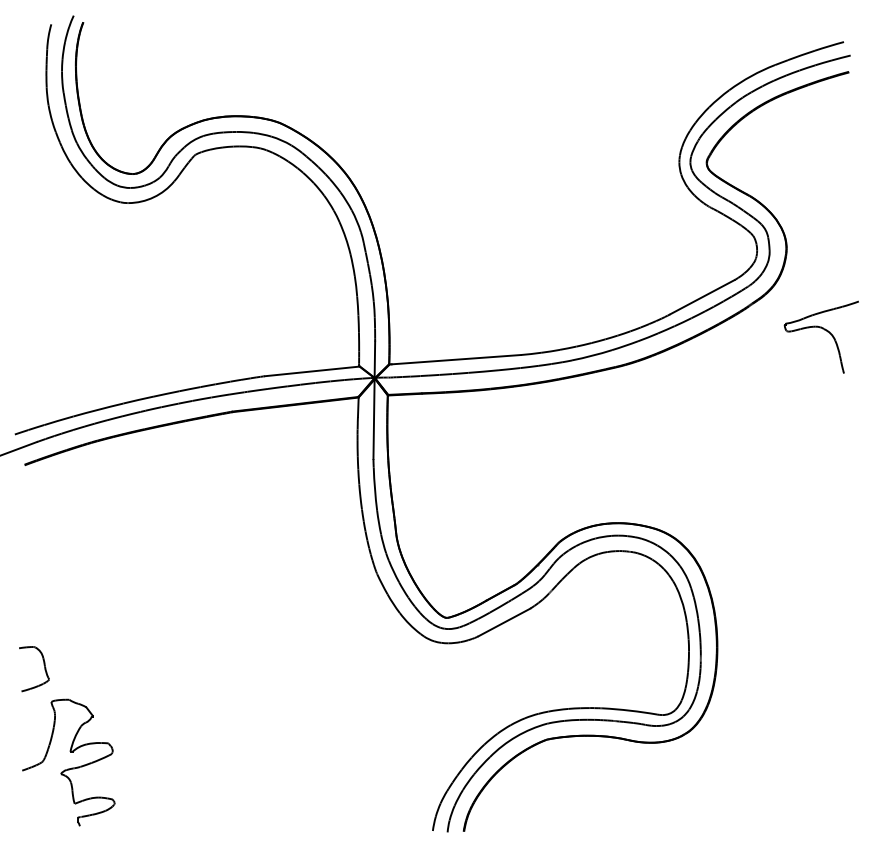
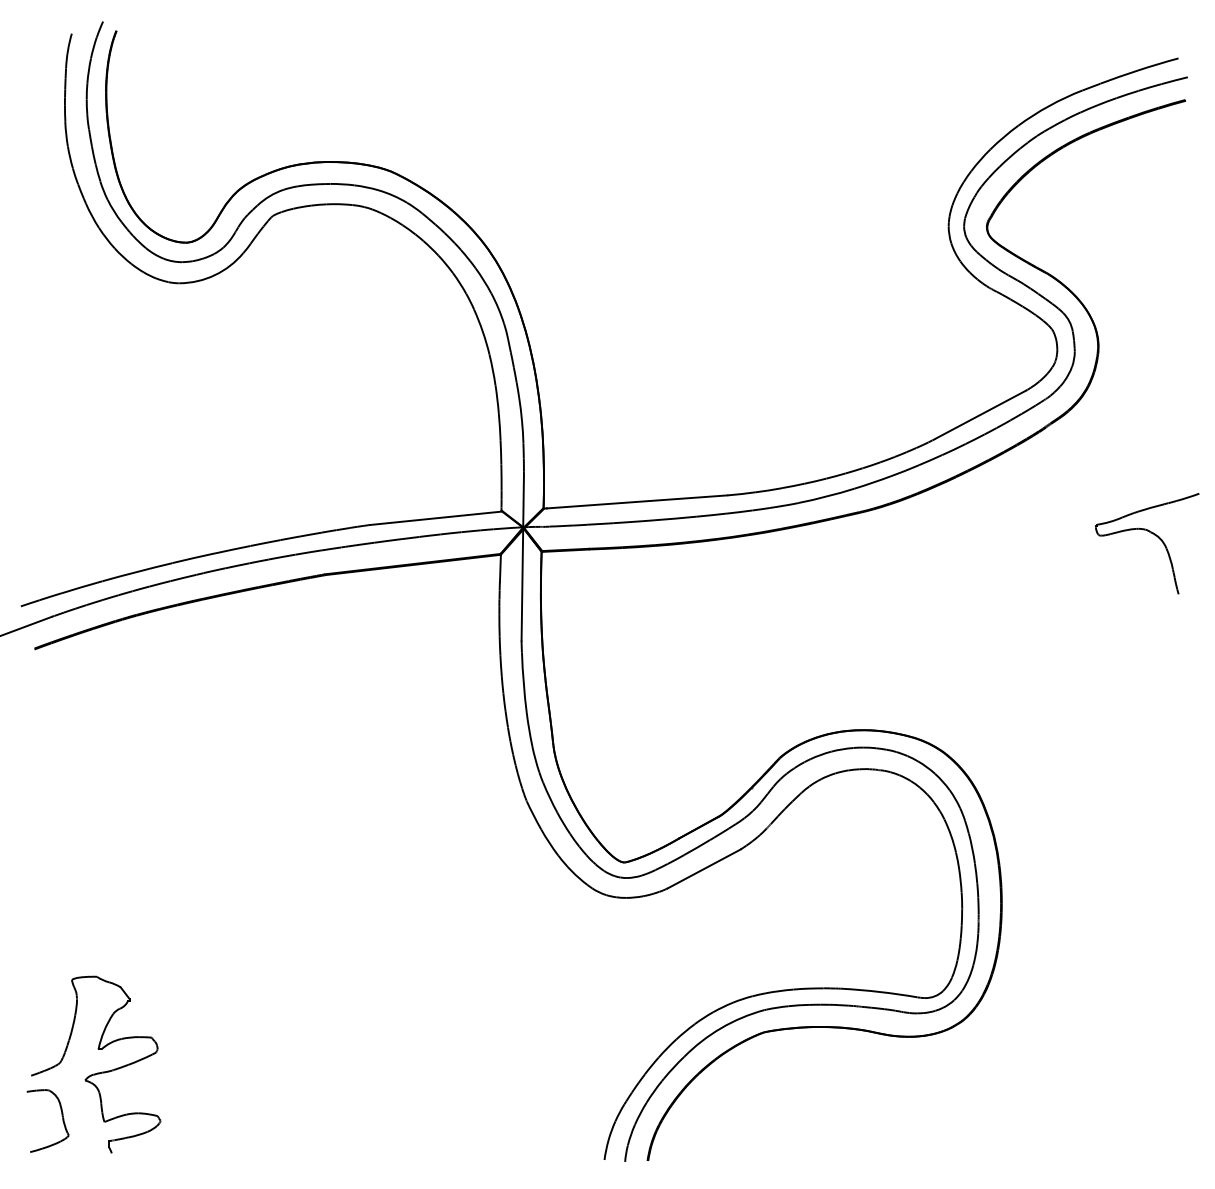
part: (825, 330) -> (1152, 534), moved
part: (43, 665) -> (61, 1116), moved

